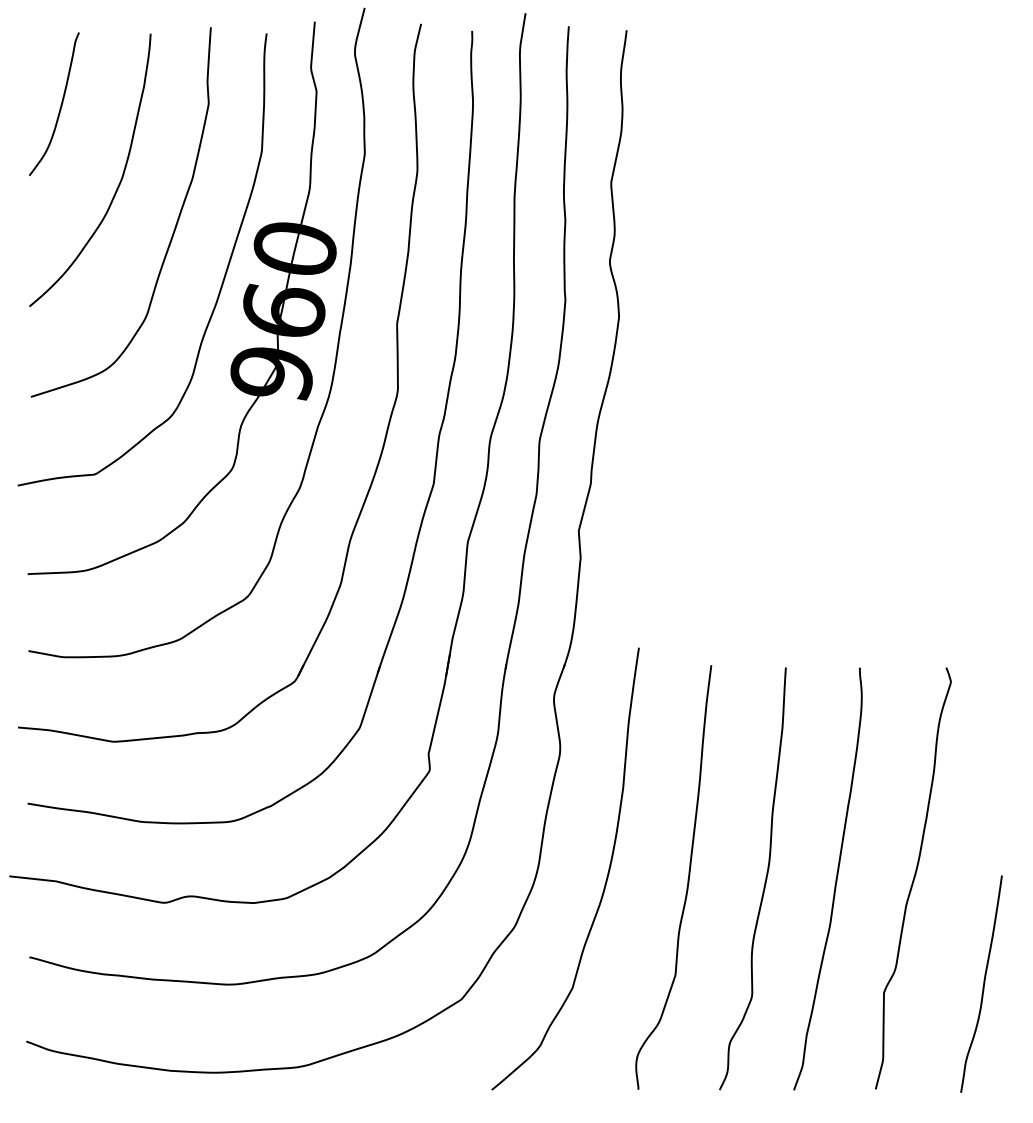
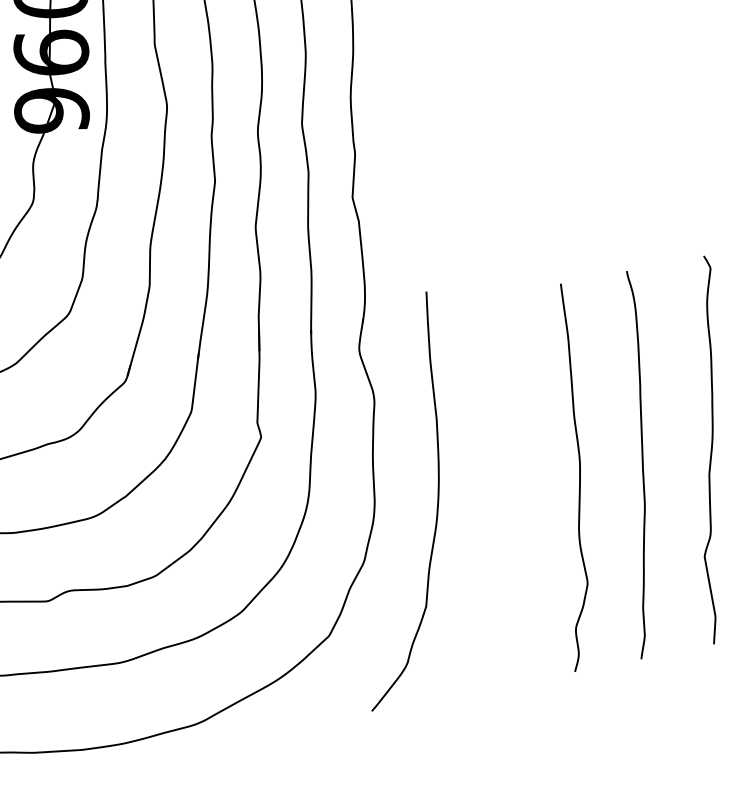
curve: (687, 879) -> (509, 489), removed

